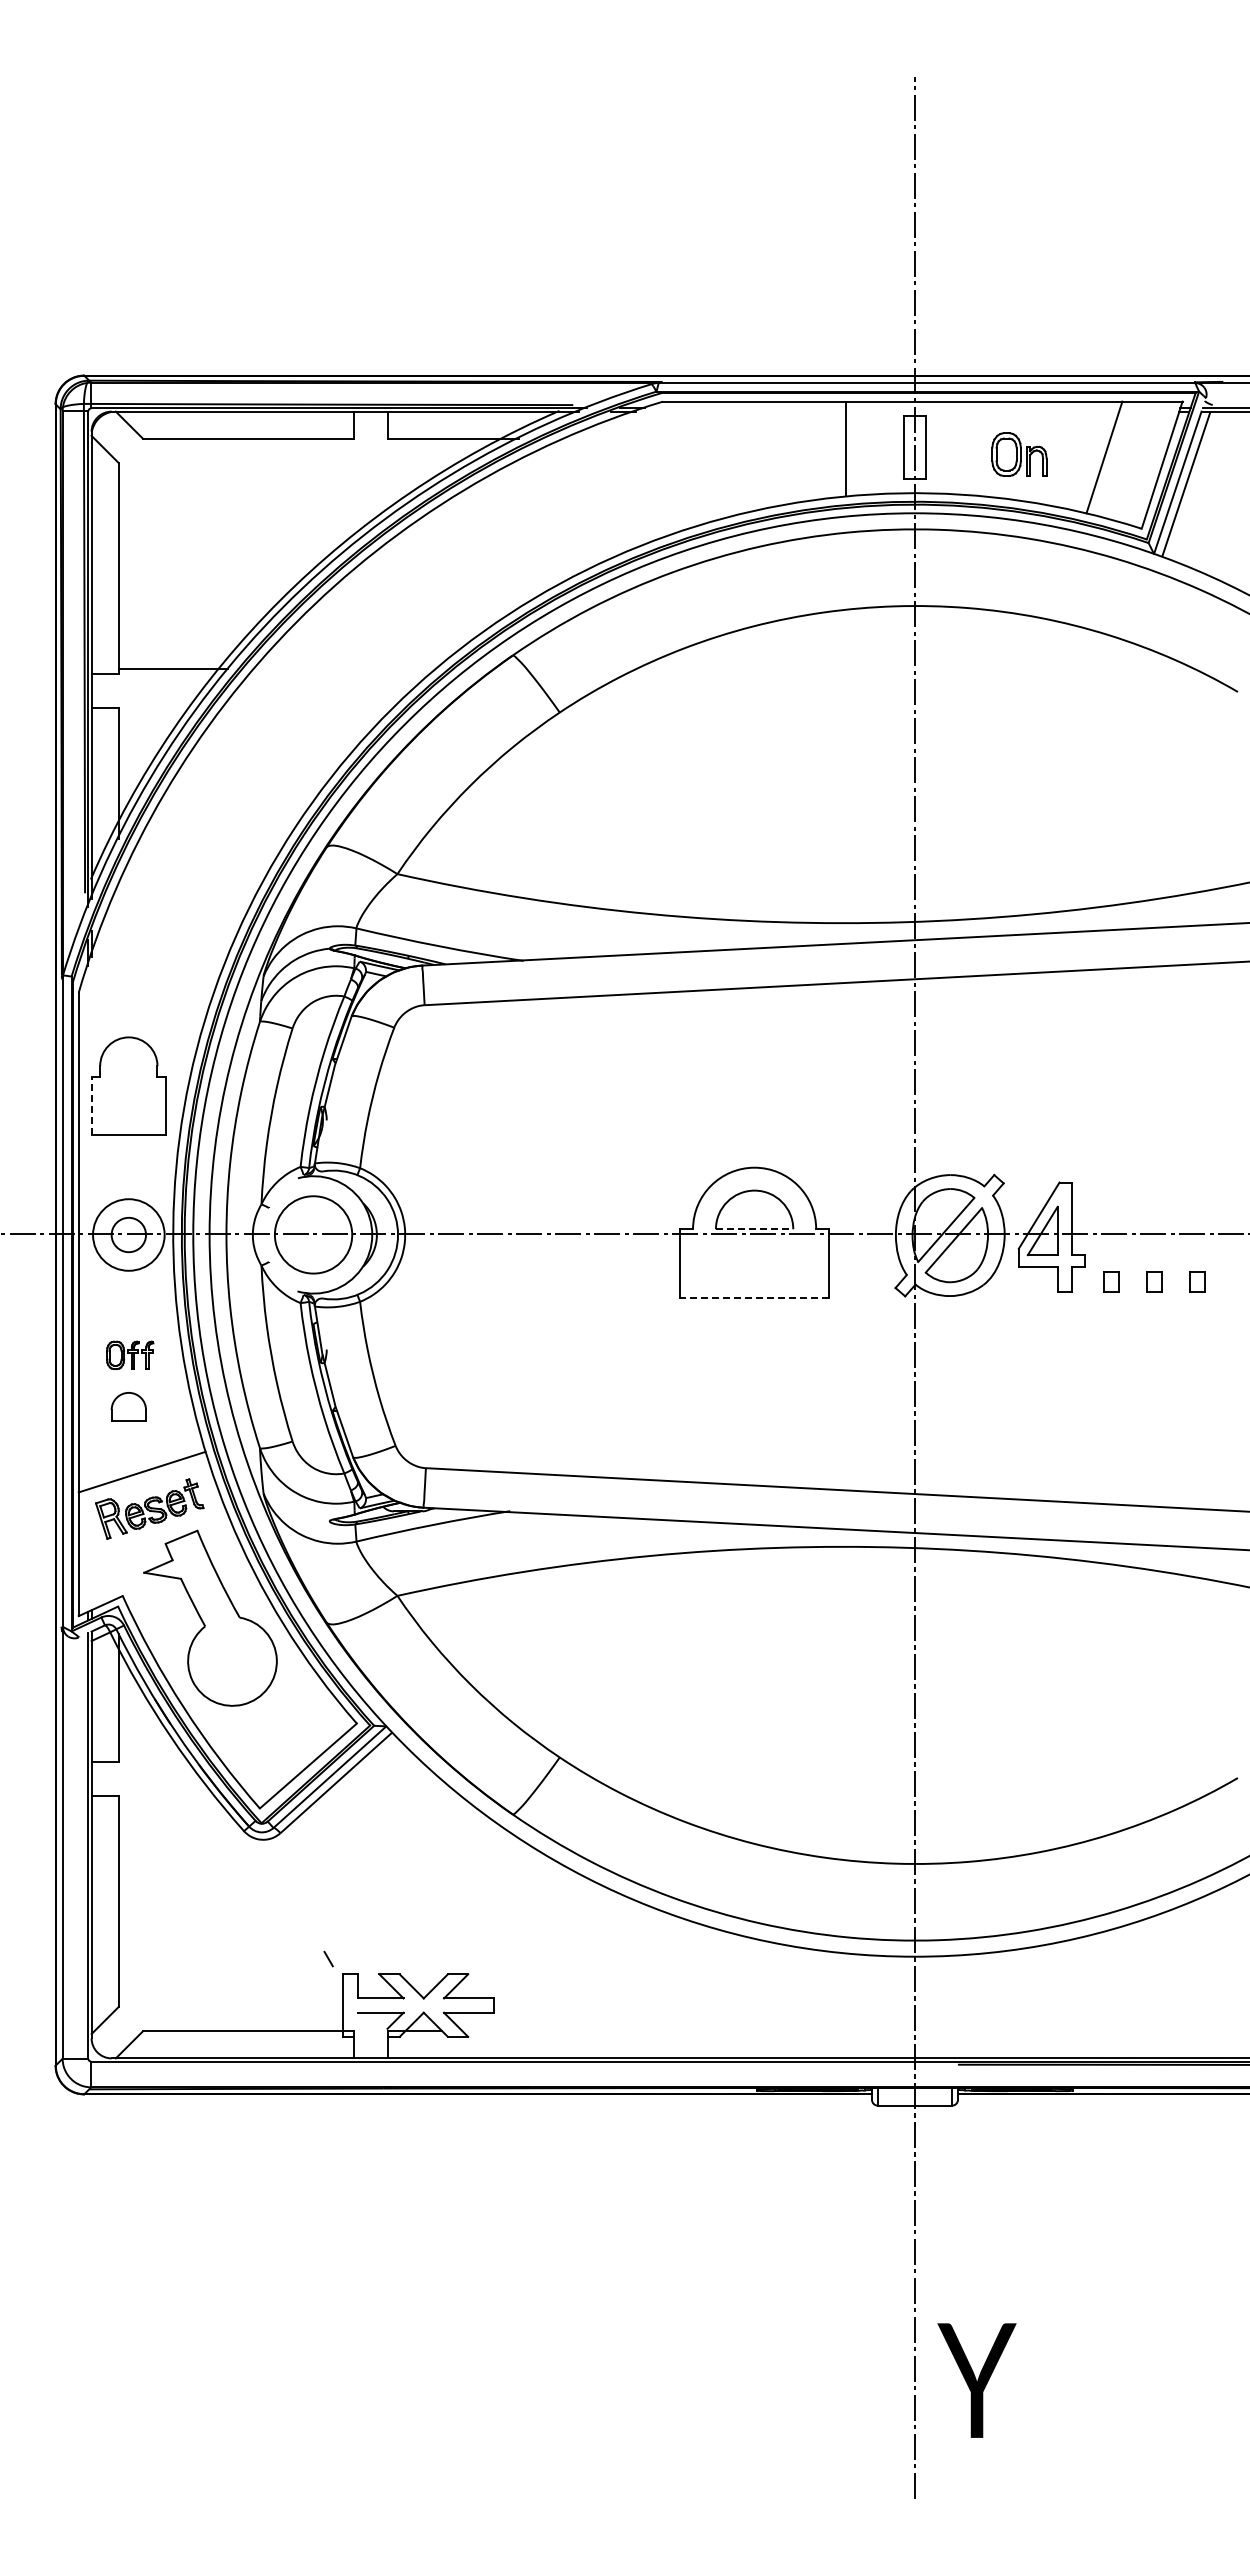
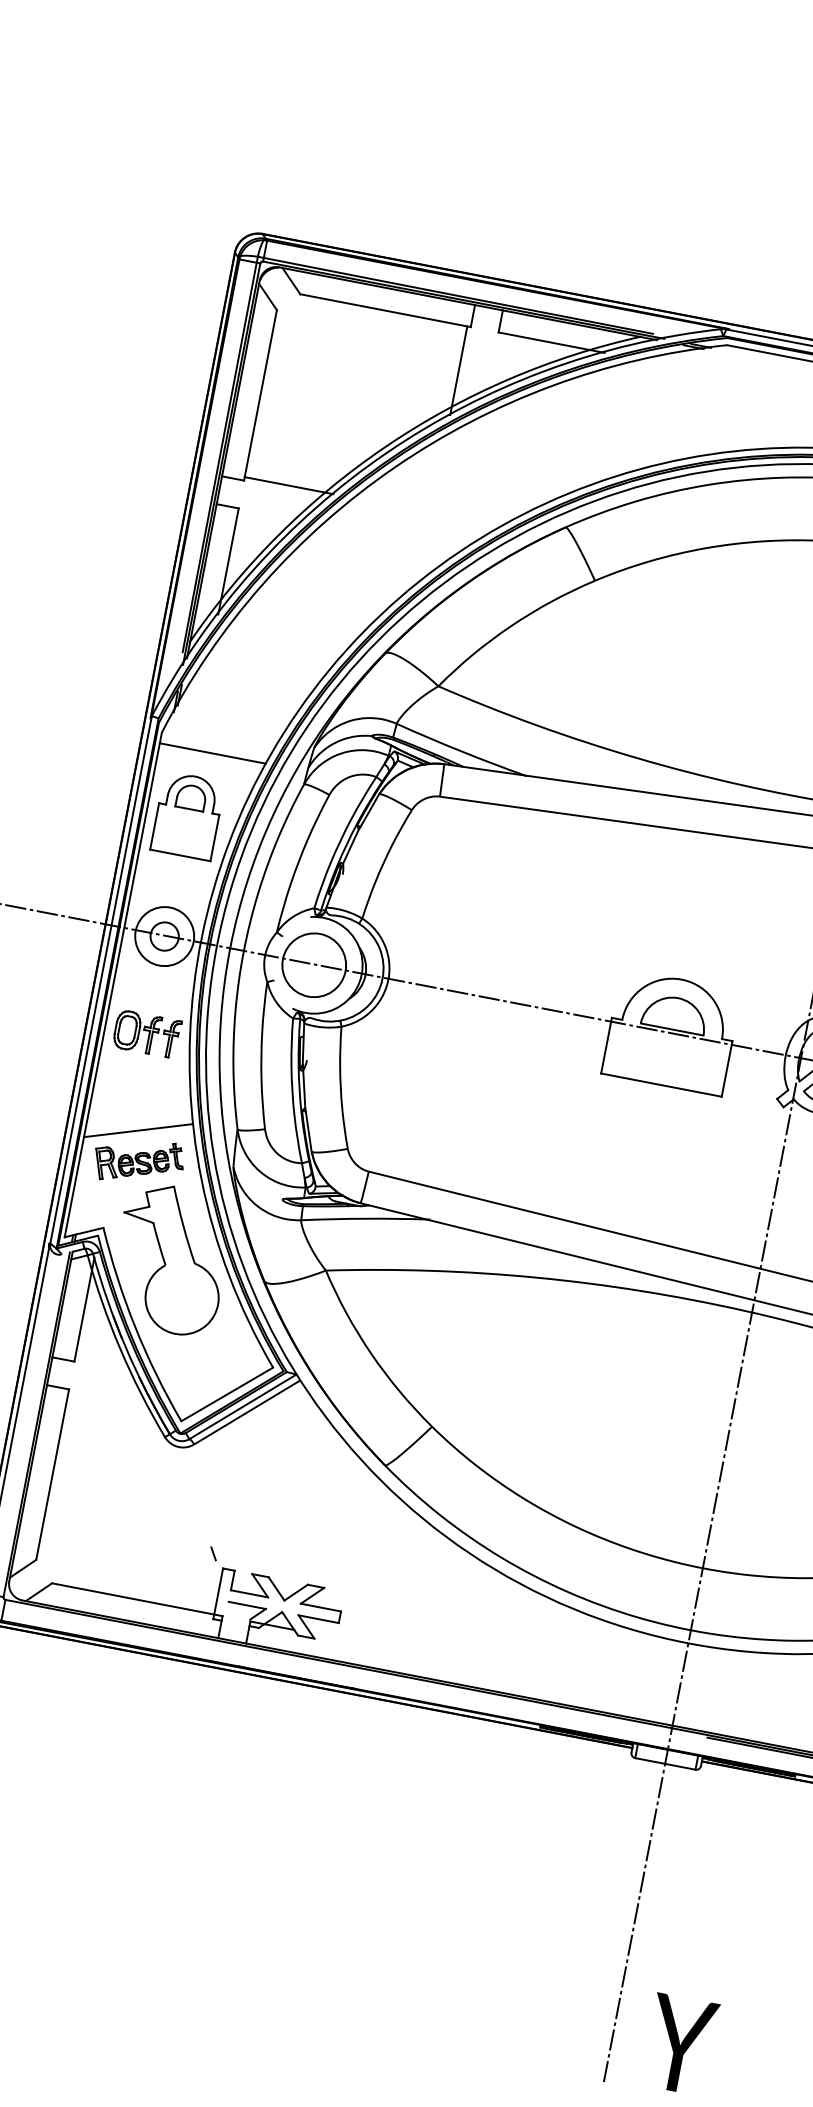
line: (349, 493) -> (458, 370), added
line: (143, 1005) -> (212, 753), added
line: (91, 1106) -> (154, 826), dashed -> solid
line: (754, 1229) -> (672, 1029), dashed -> solid
line: (754, 1298) -> (661, 1085), dashed -> solid
part: (129, 1355) -> (146, 1034), size x1.67
part: (128, 1406) -> (191, 796), moved
text: (976, 2380) -> (679, 2044), moved

